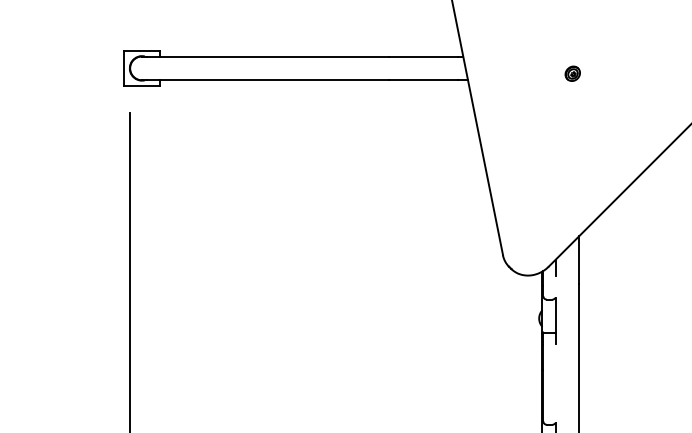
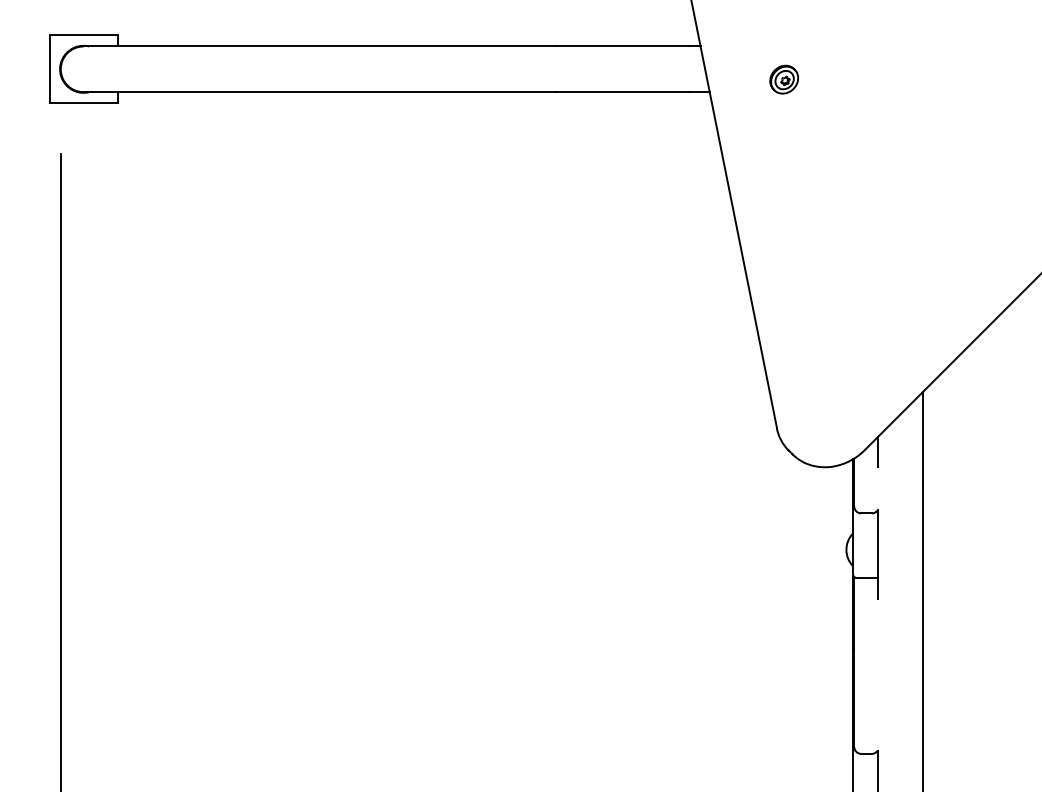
part: (572, 73) -> (783, 79), moved

